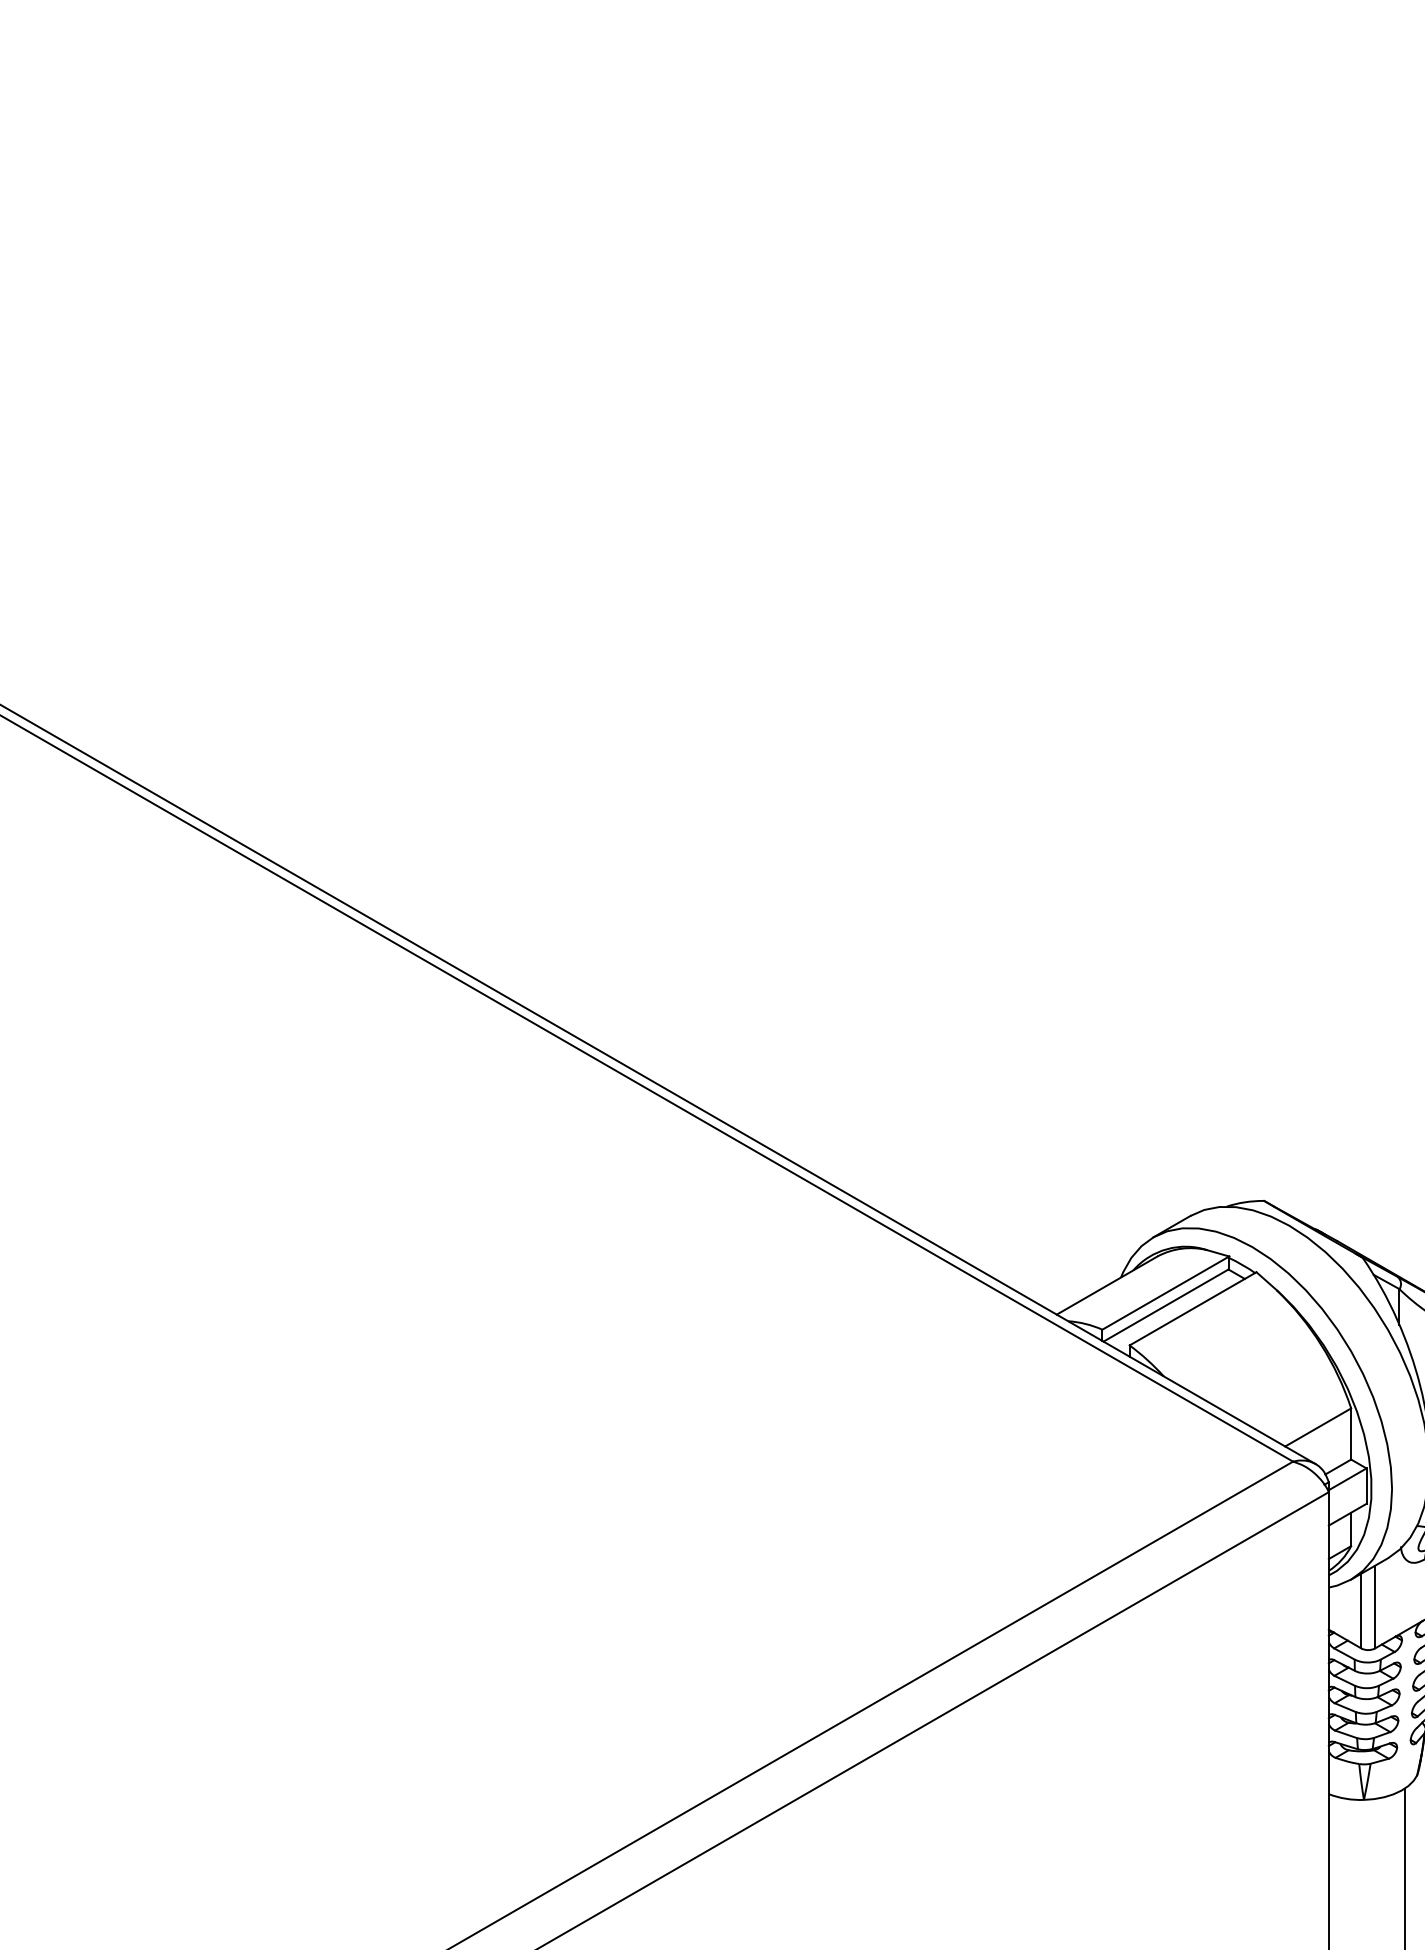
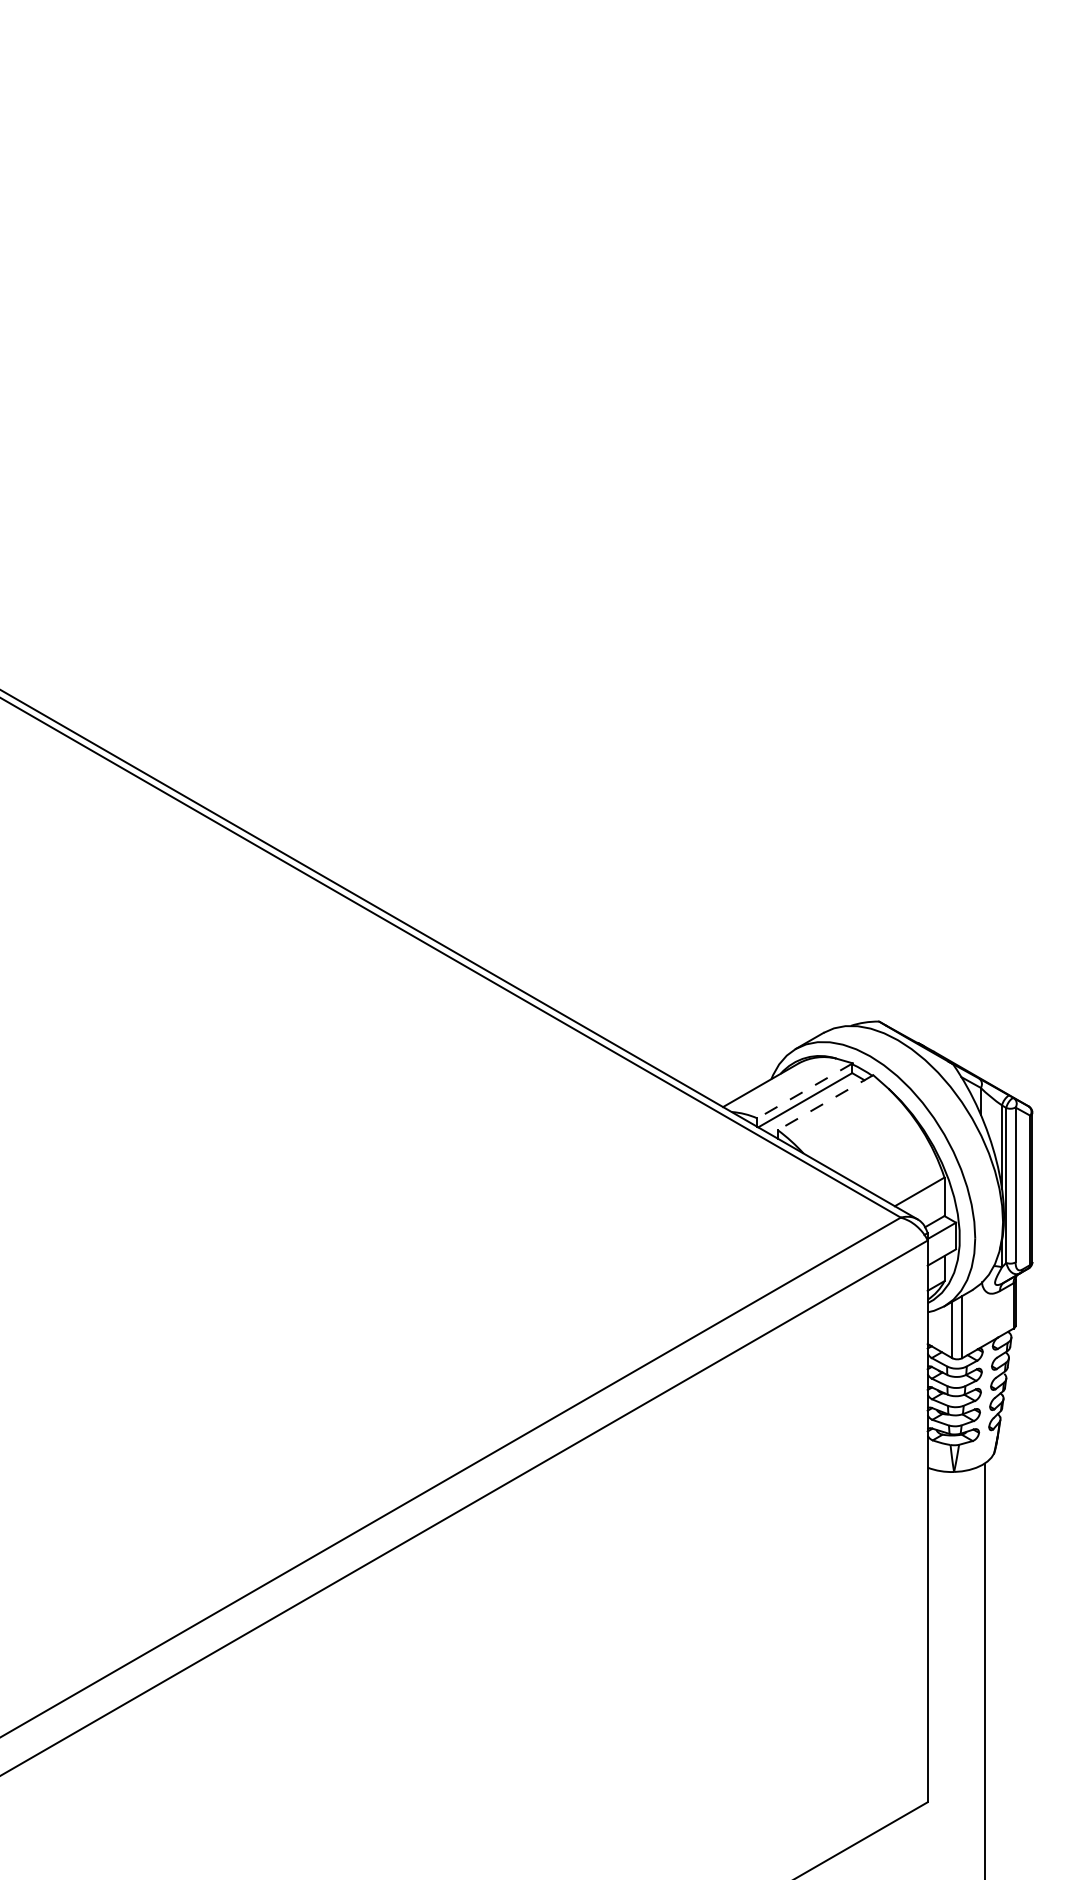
line: (1165, 1293) -> (804, 1091), solid -> dashed
line: (1192, 1308) -> (825, 1102), solid -> dashed

